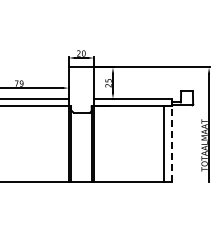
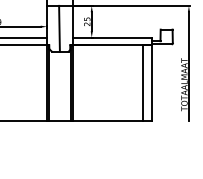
line: (80, 89) -> (58, 28), added
line: (172, 144) -> (151, 83), dashed -> solid

